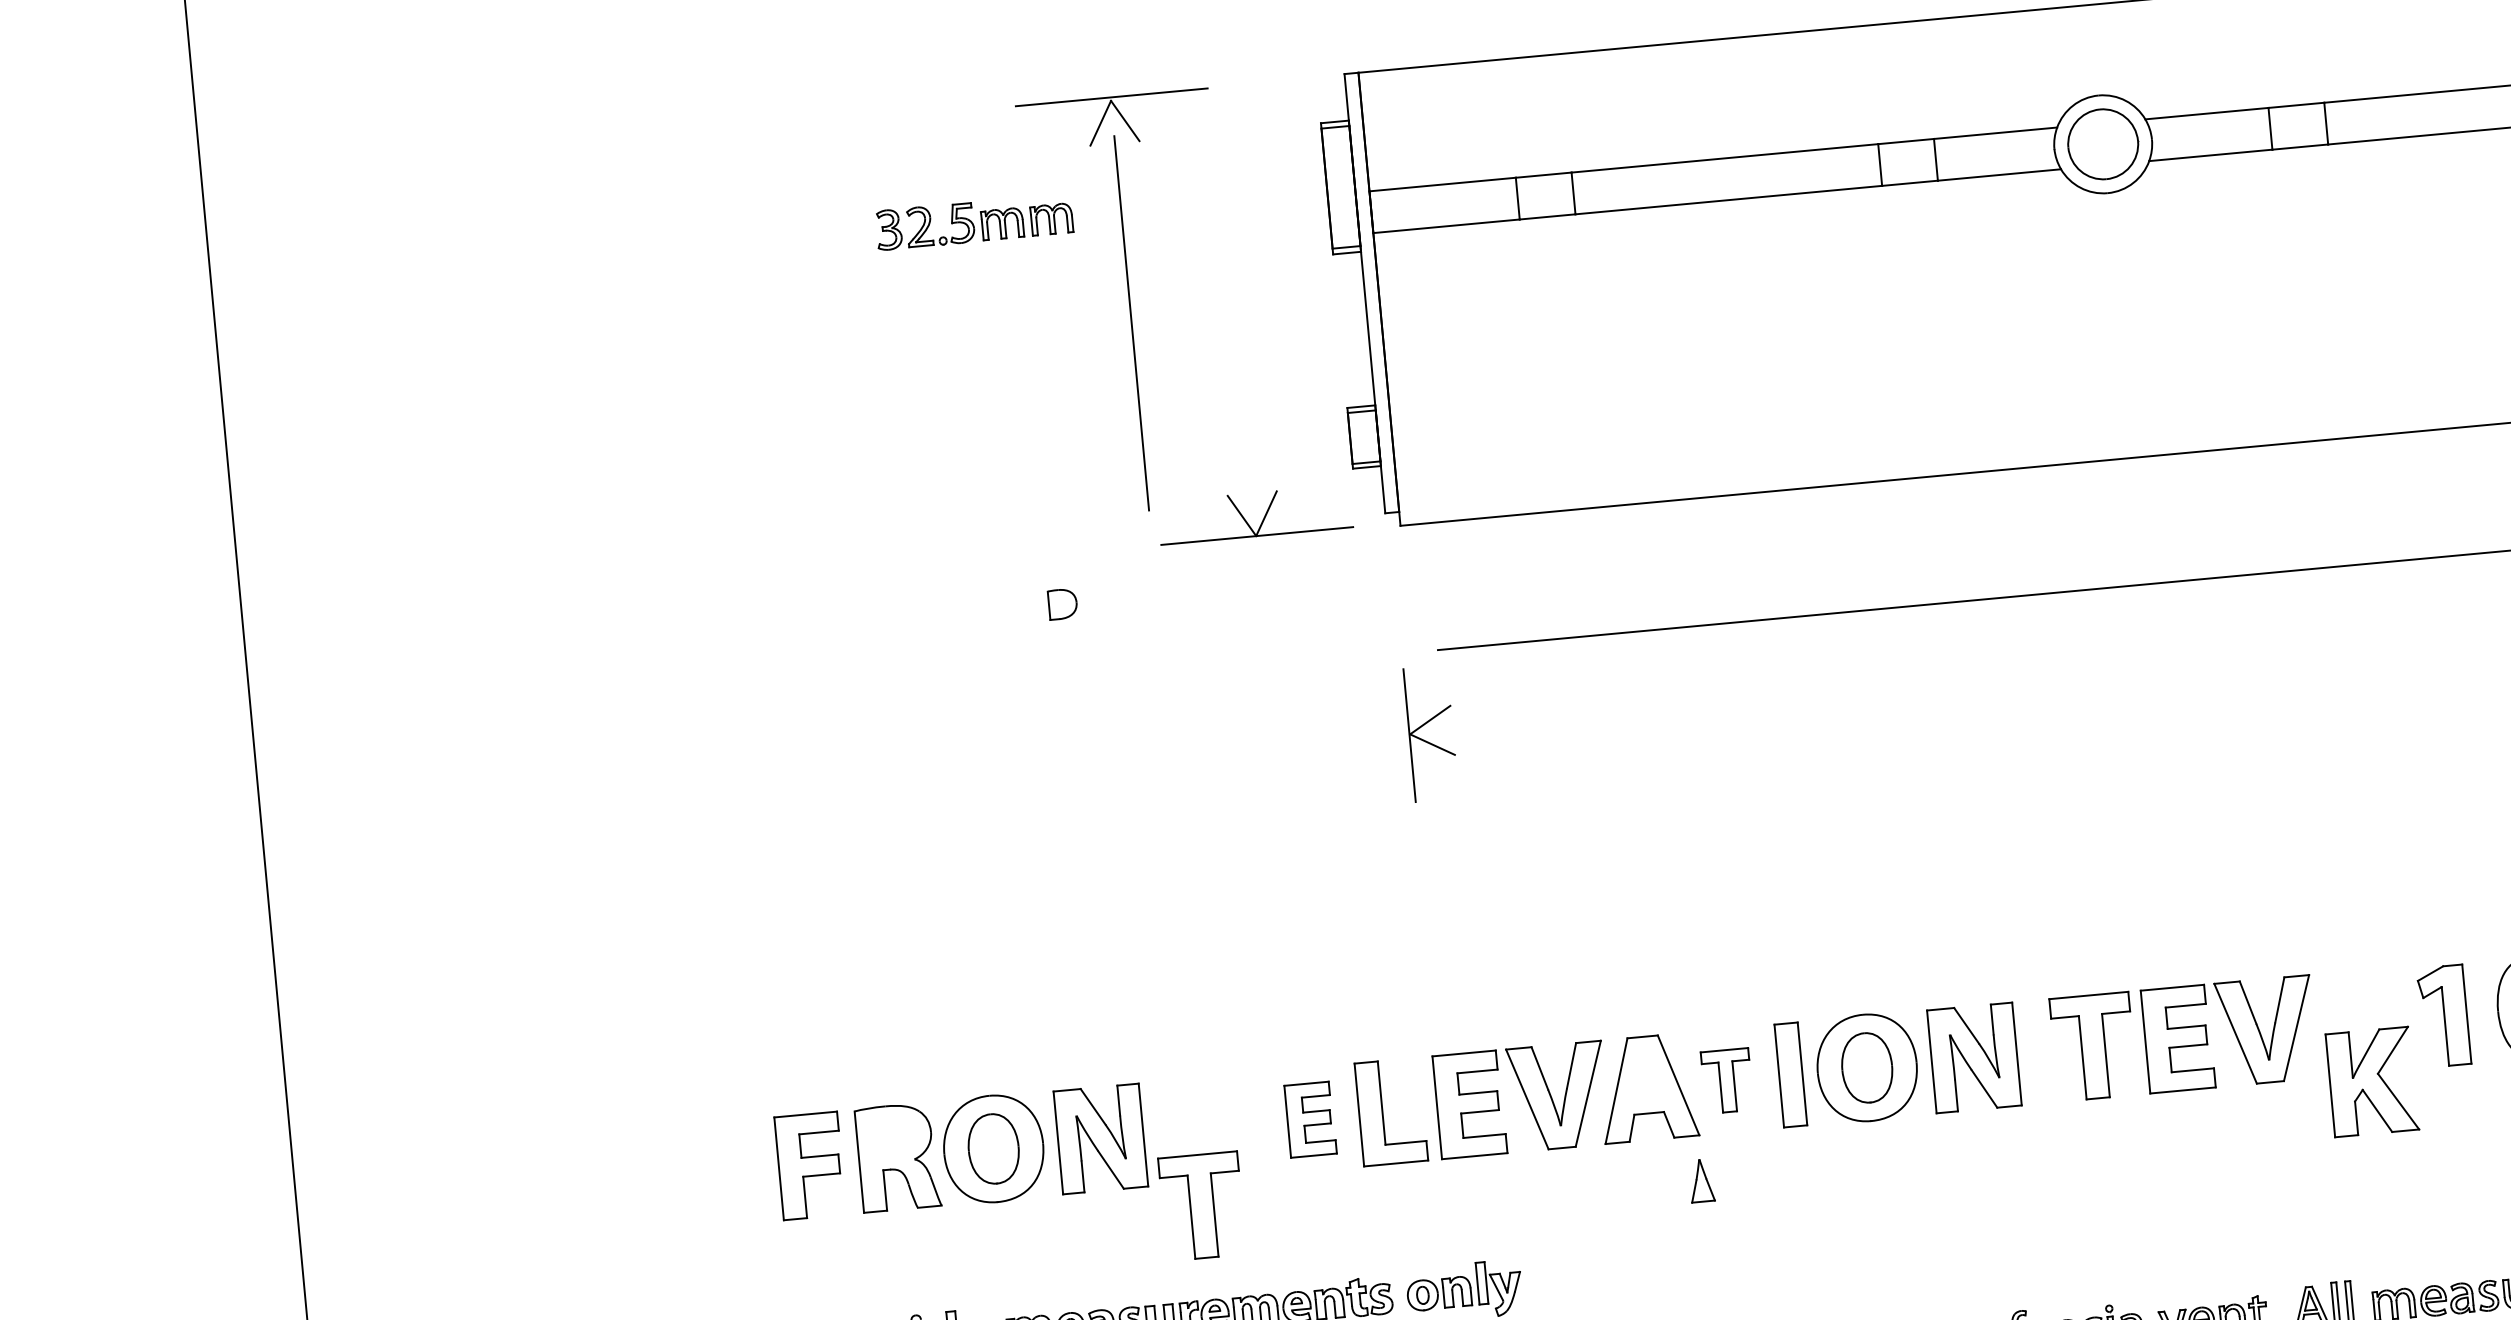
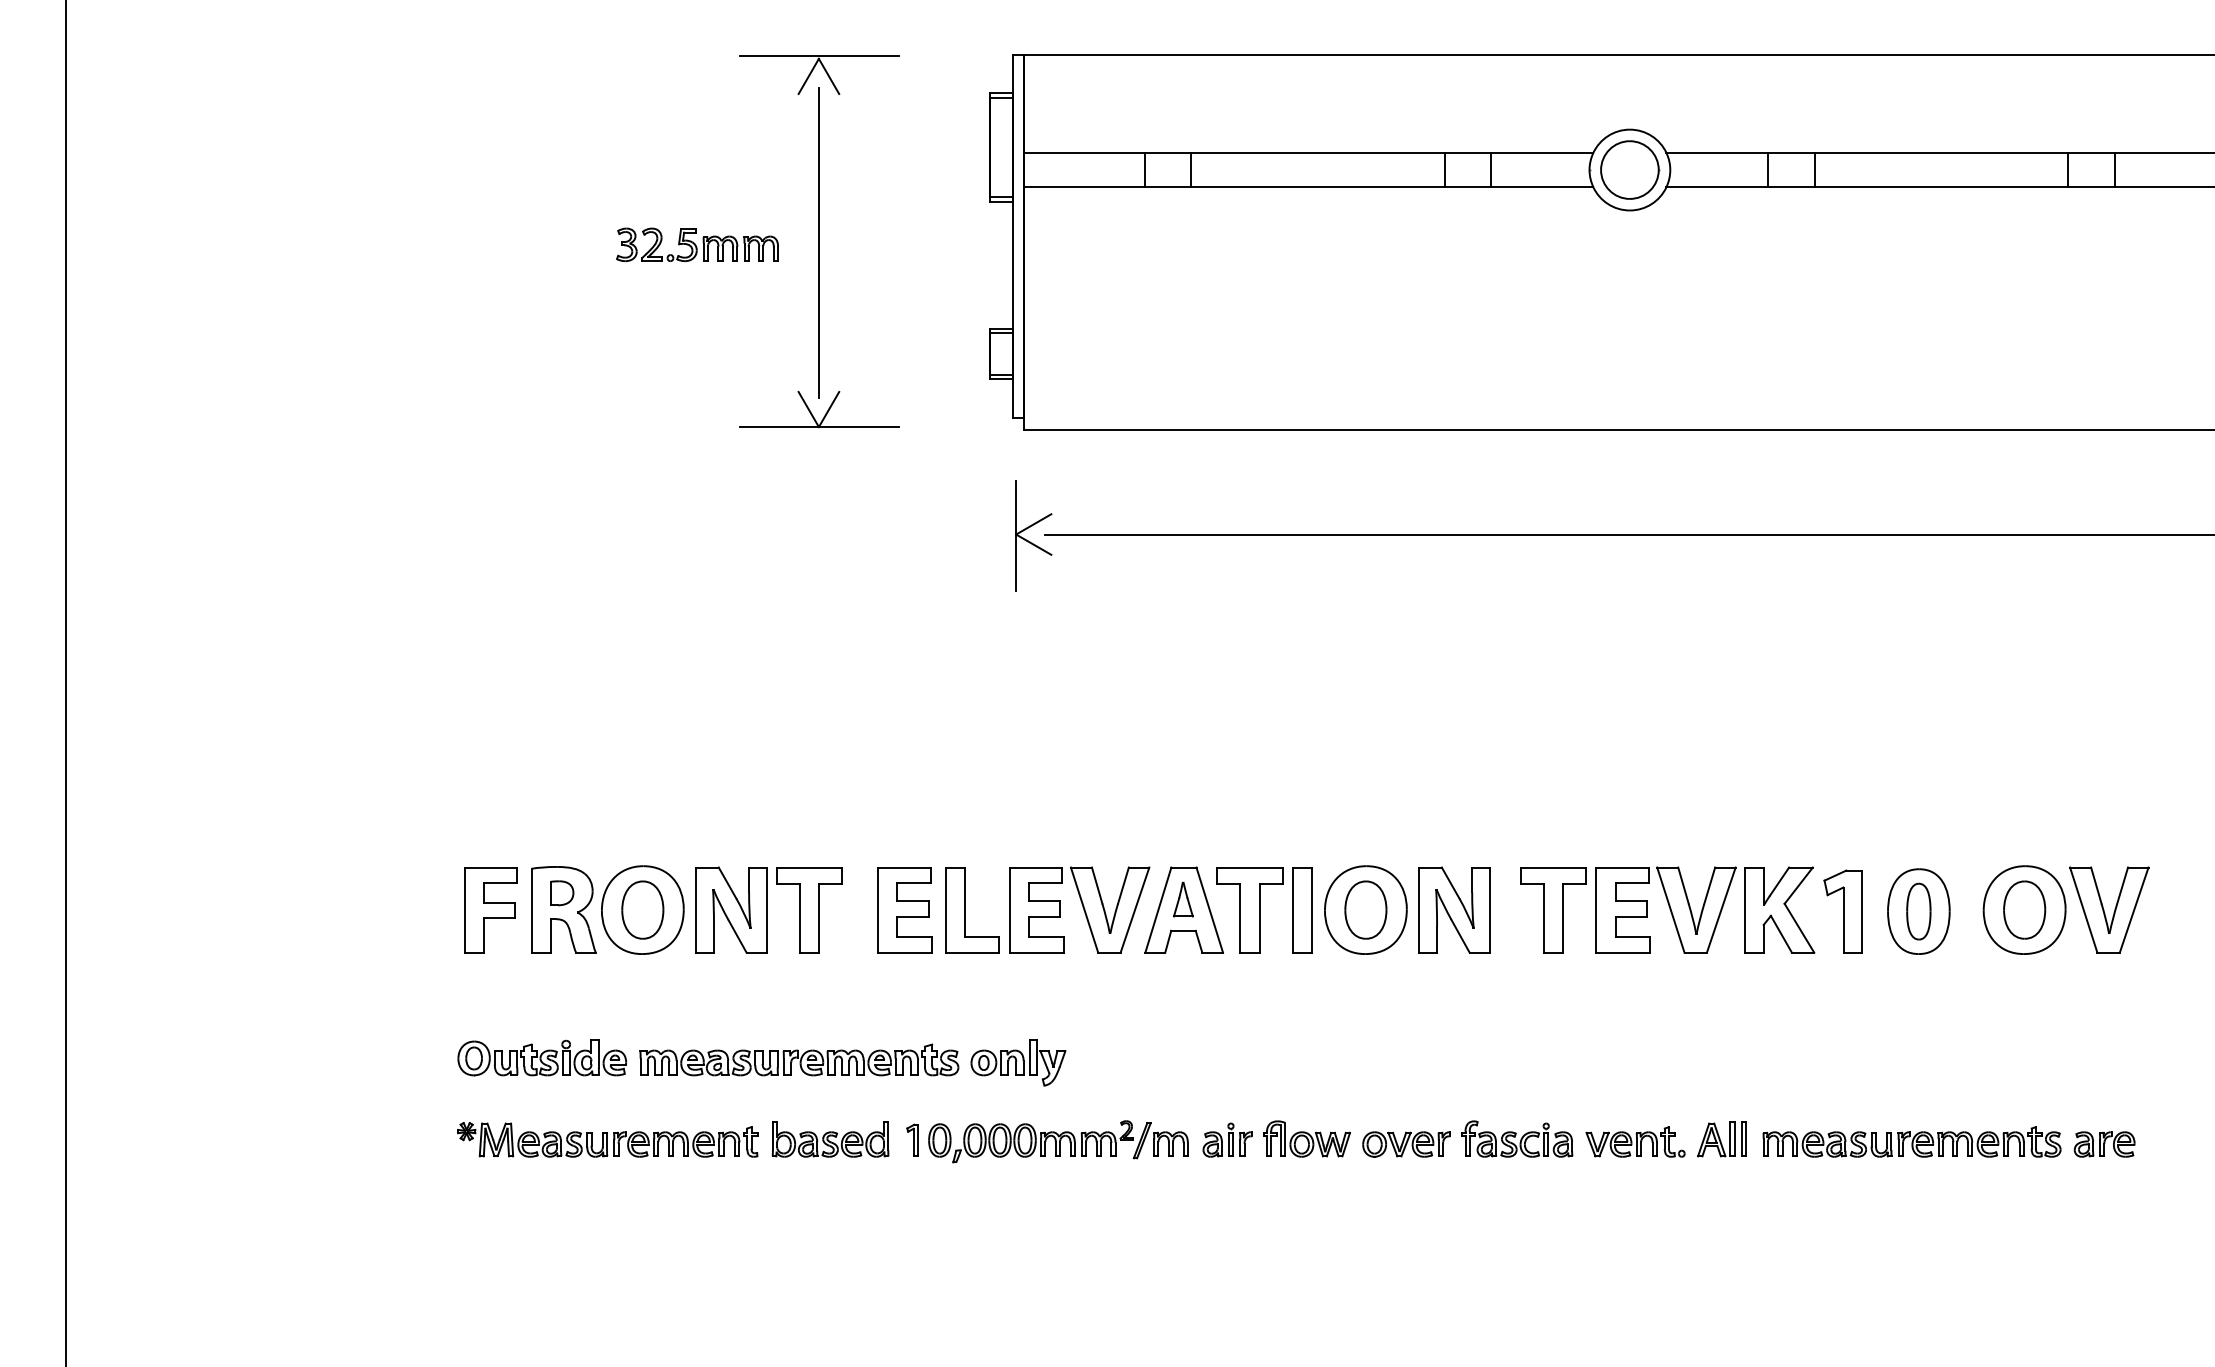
part: (974, 221) -> (697, 244), moved
part: (1262, 518) -> (825, 413), moved
part: (1063, 604) -> (562, 893), moved
part: (1428, 741) -> (1030, 541), moved
part: (1726, 1081) -> (1249, 910), size x1.67
part: (2372, 1081) -> (1779, 909), moved
part: (1309, 1120) -> (904, 910), size x1.43
part: (1701, 1181) -> (1183, 899), moved
part: (1202, 1206) -> (809, 910), moved

